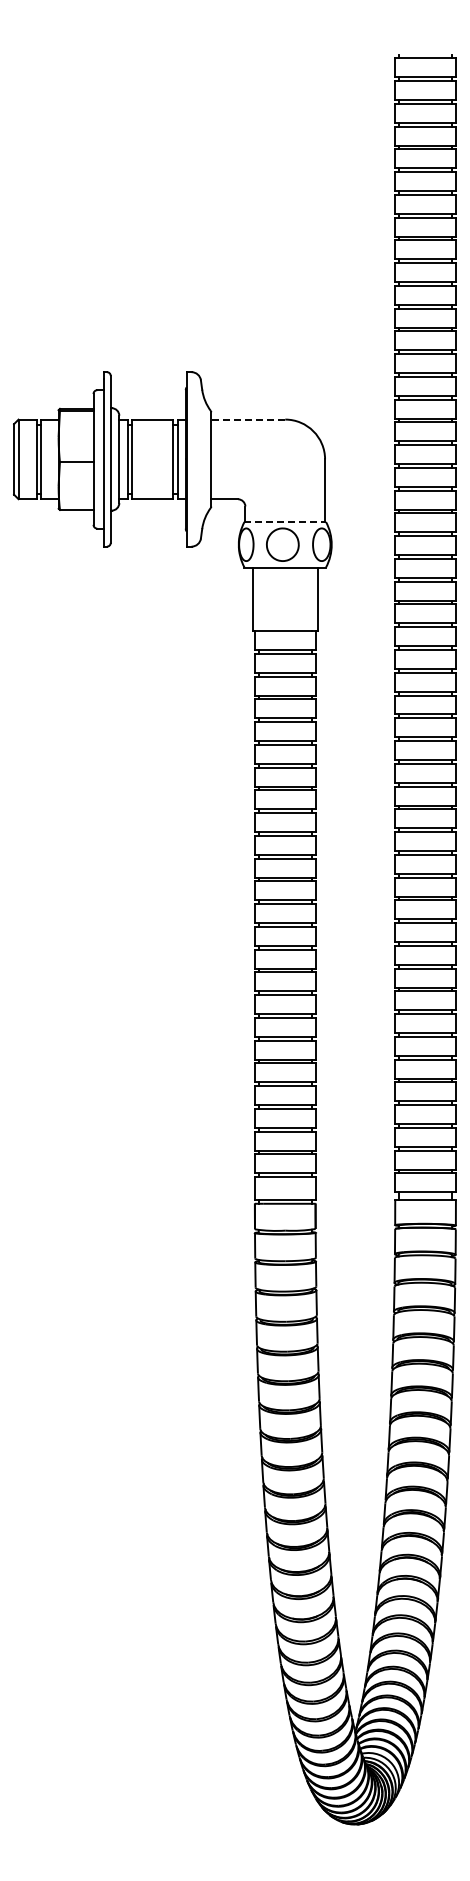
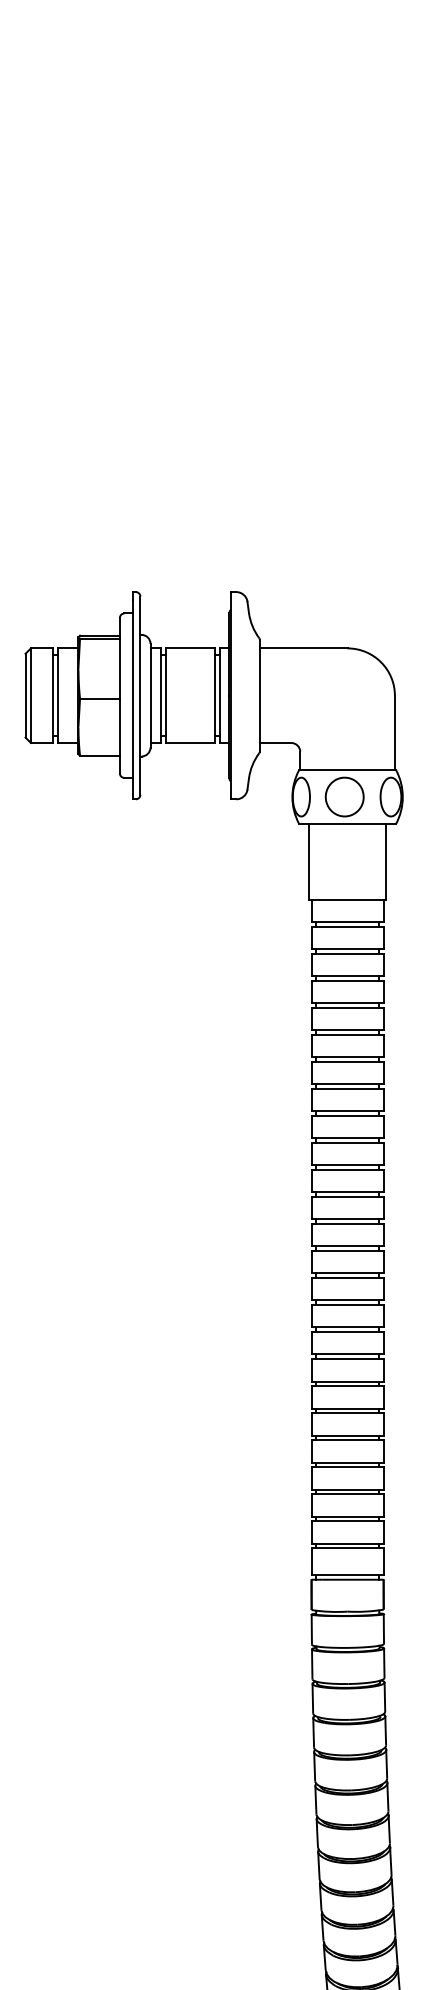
line: (248, 419) -> (303, 648), dashed -> solid
line: (285, 522) -> (347, 770), dashed -> solid

